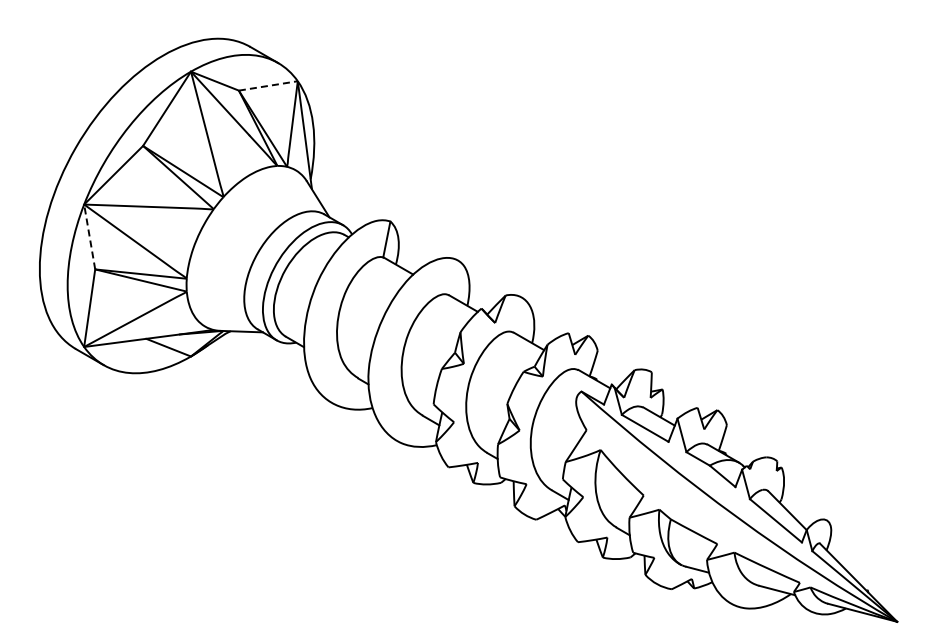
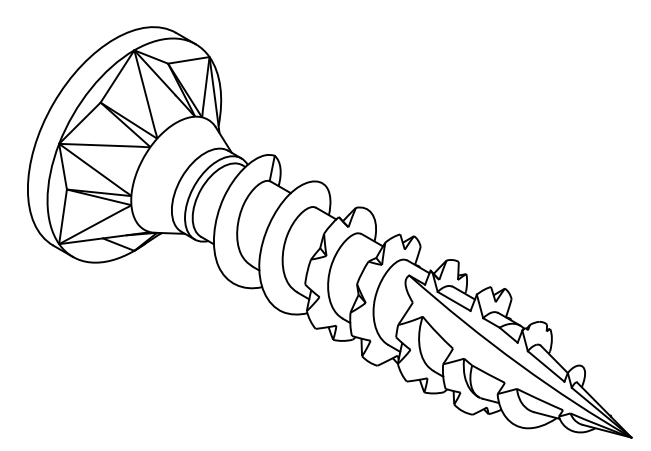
line: (268, 85) -> (188, 60), dashed -> solid
line: (89, 236) -> (62, 166), dashed -> solid

